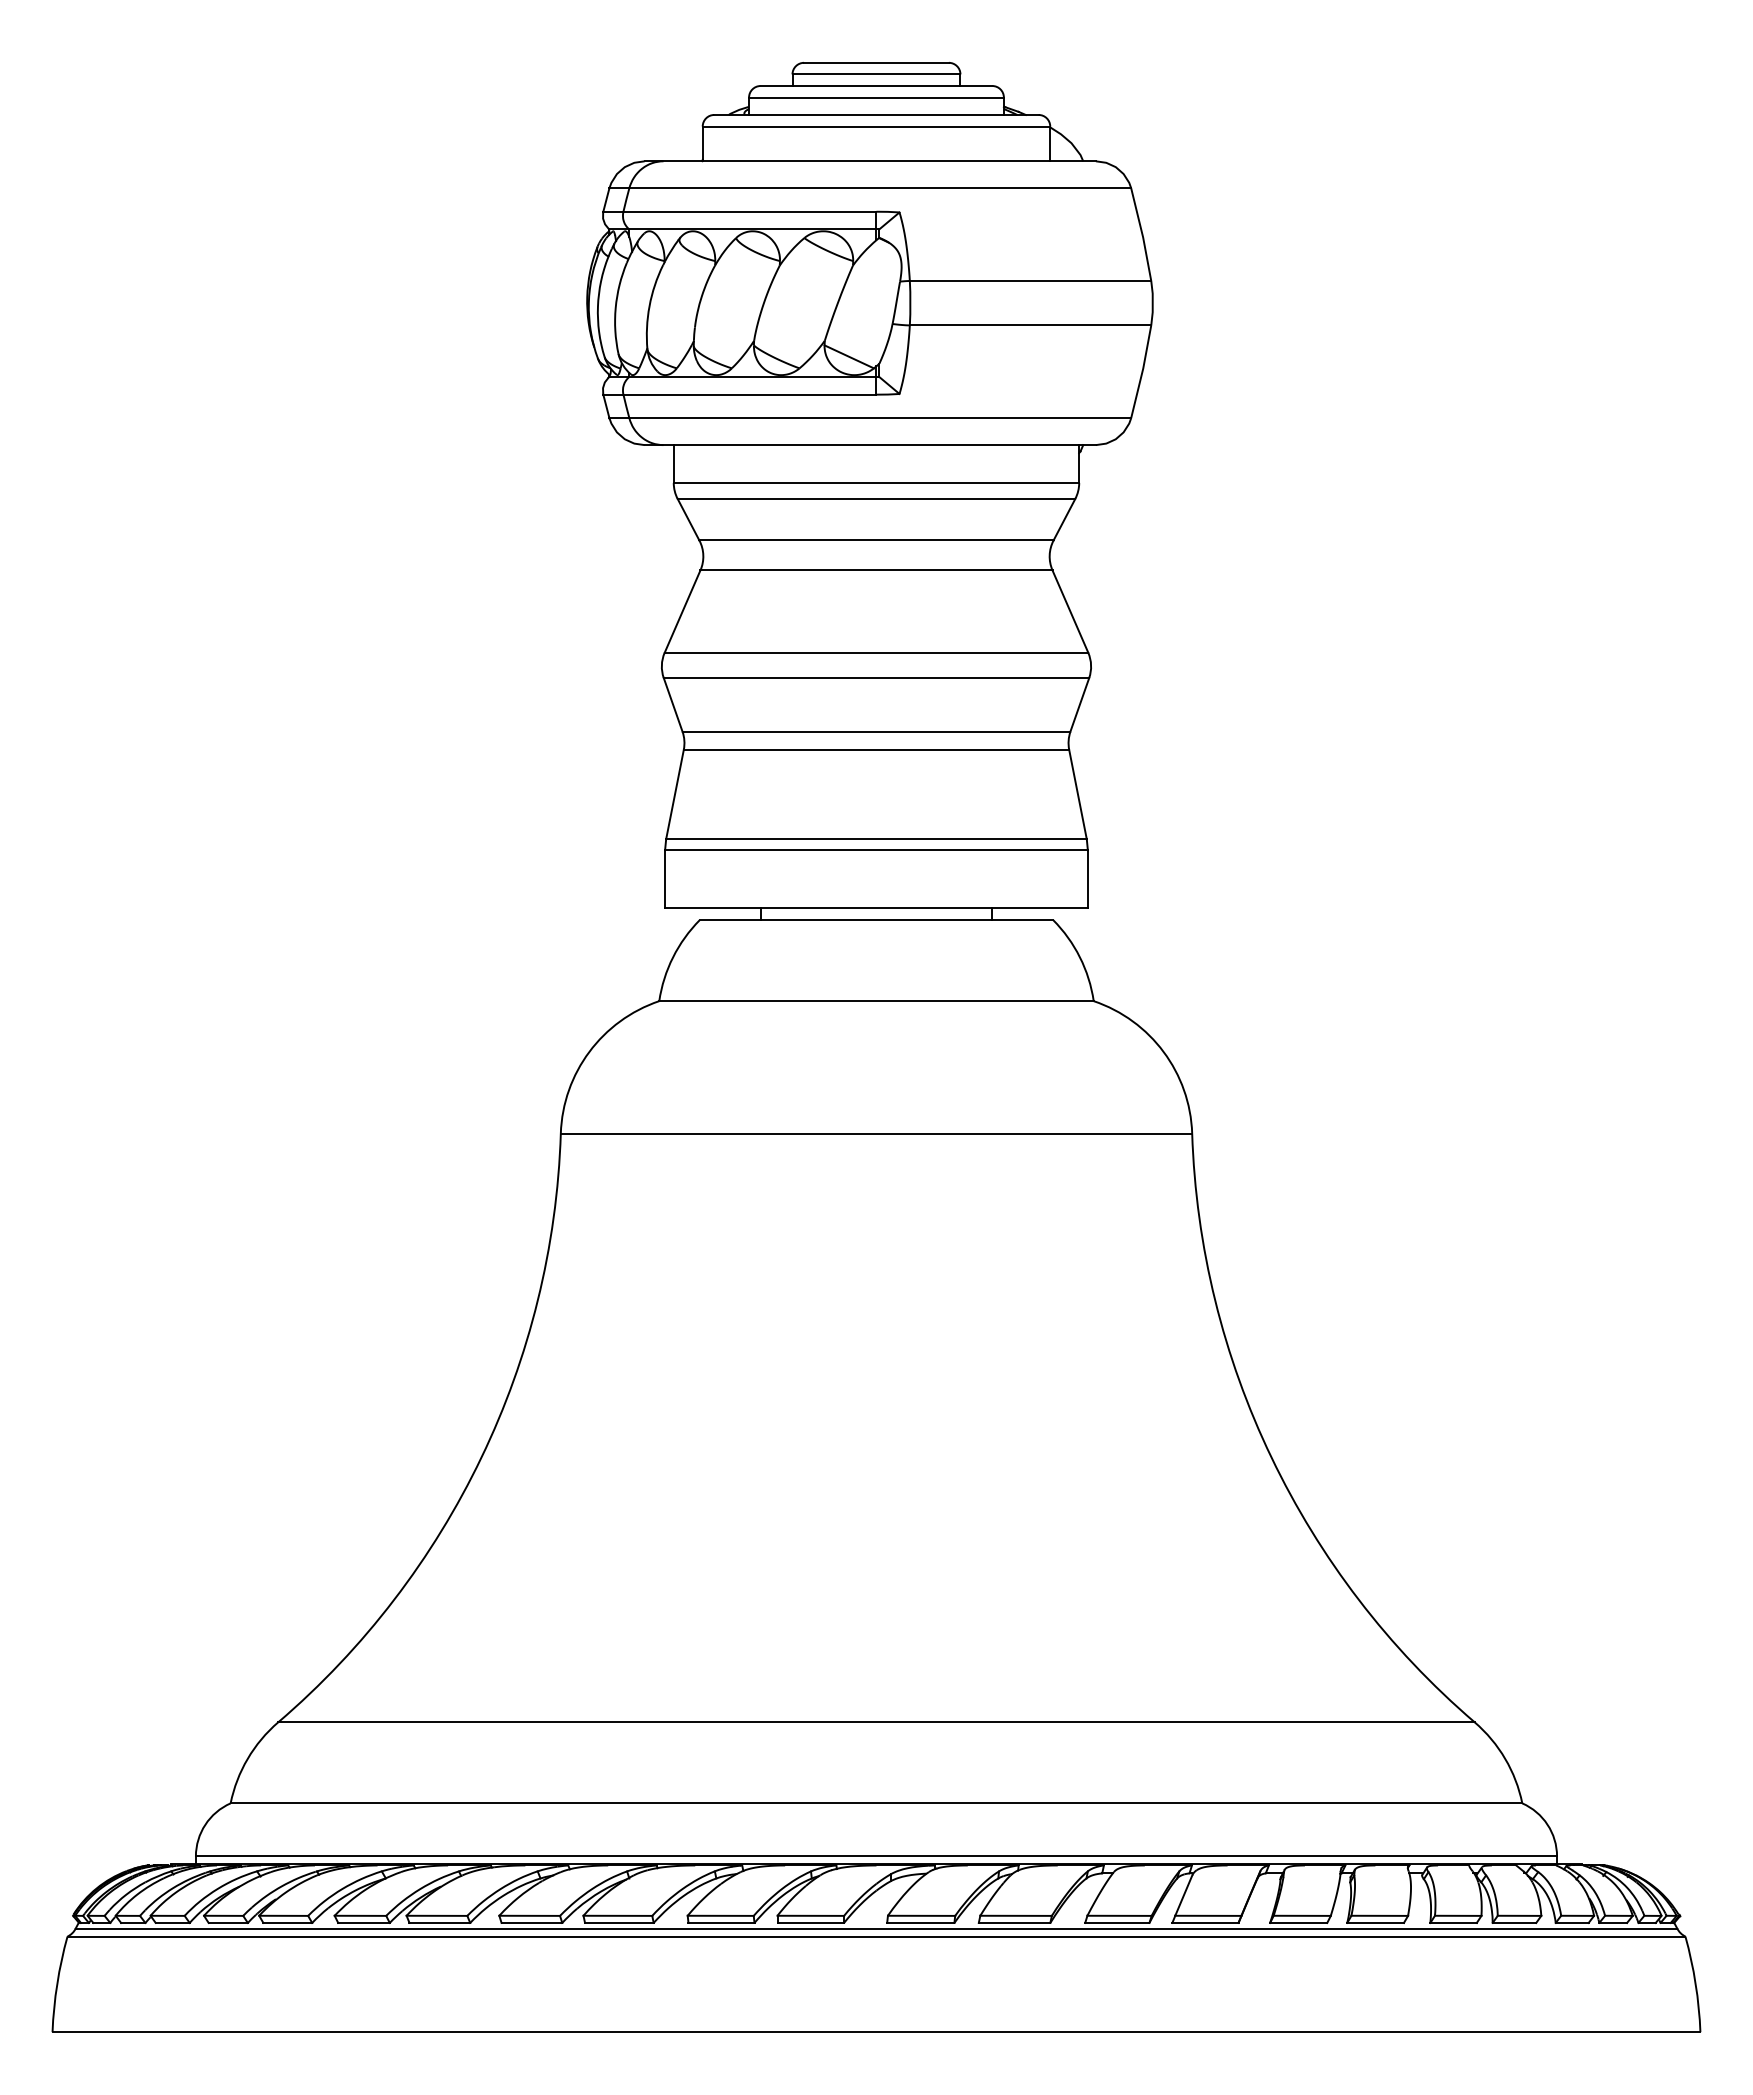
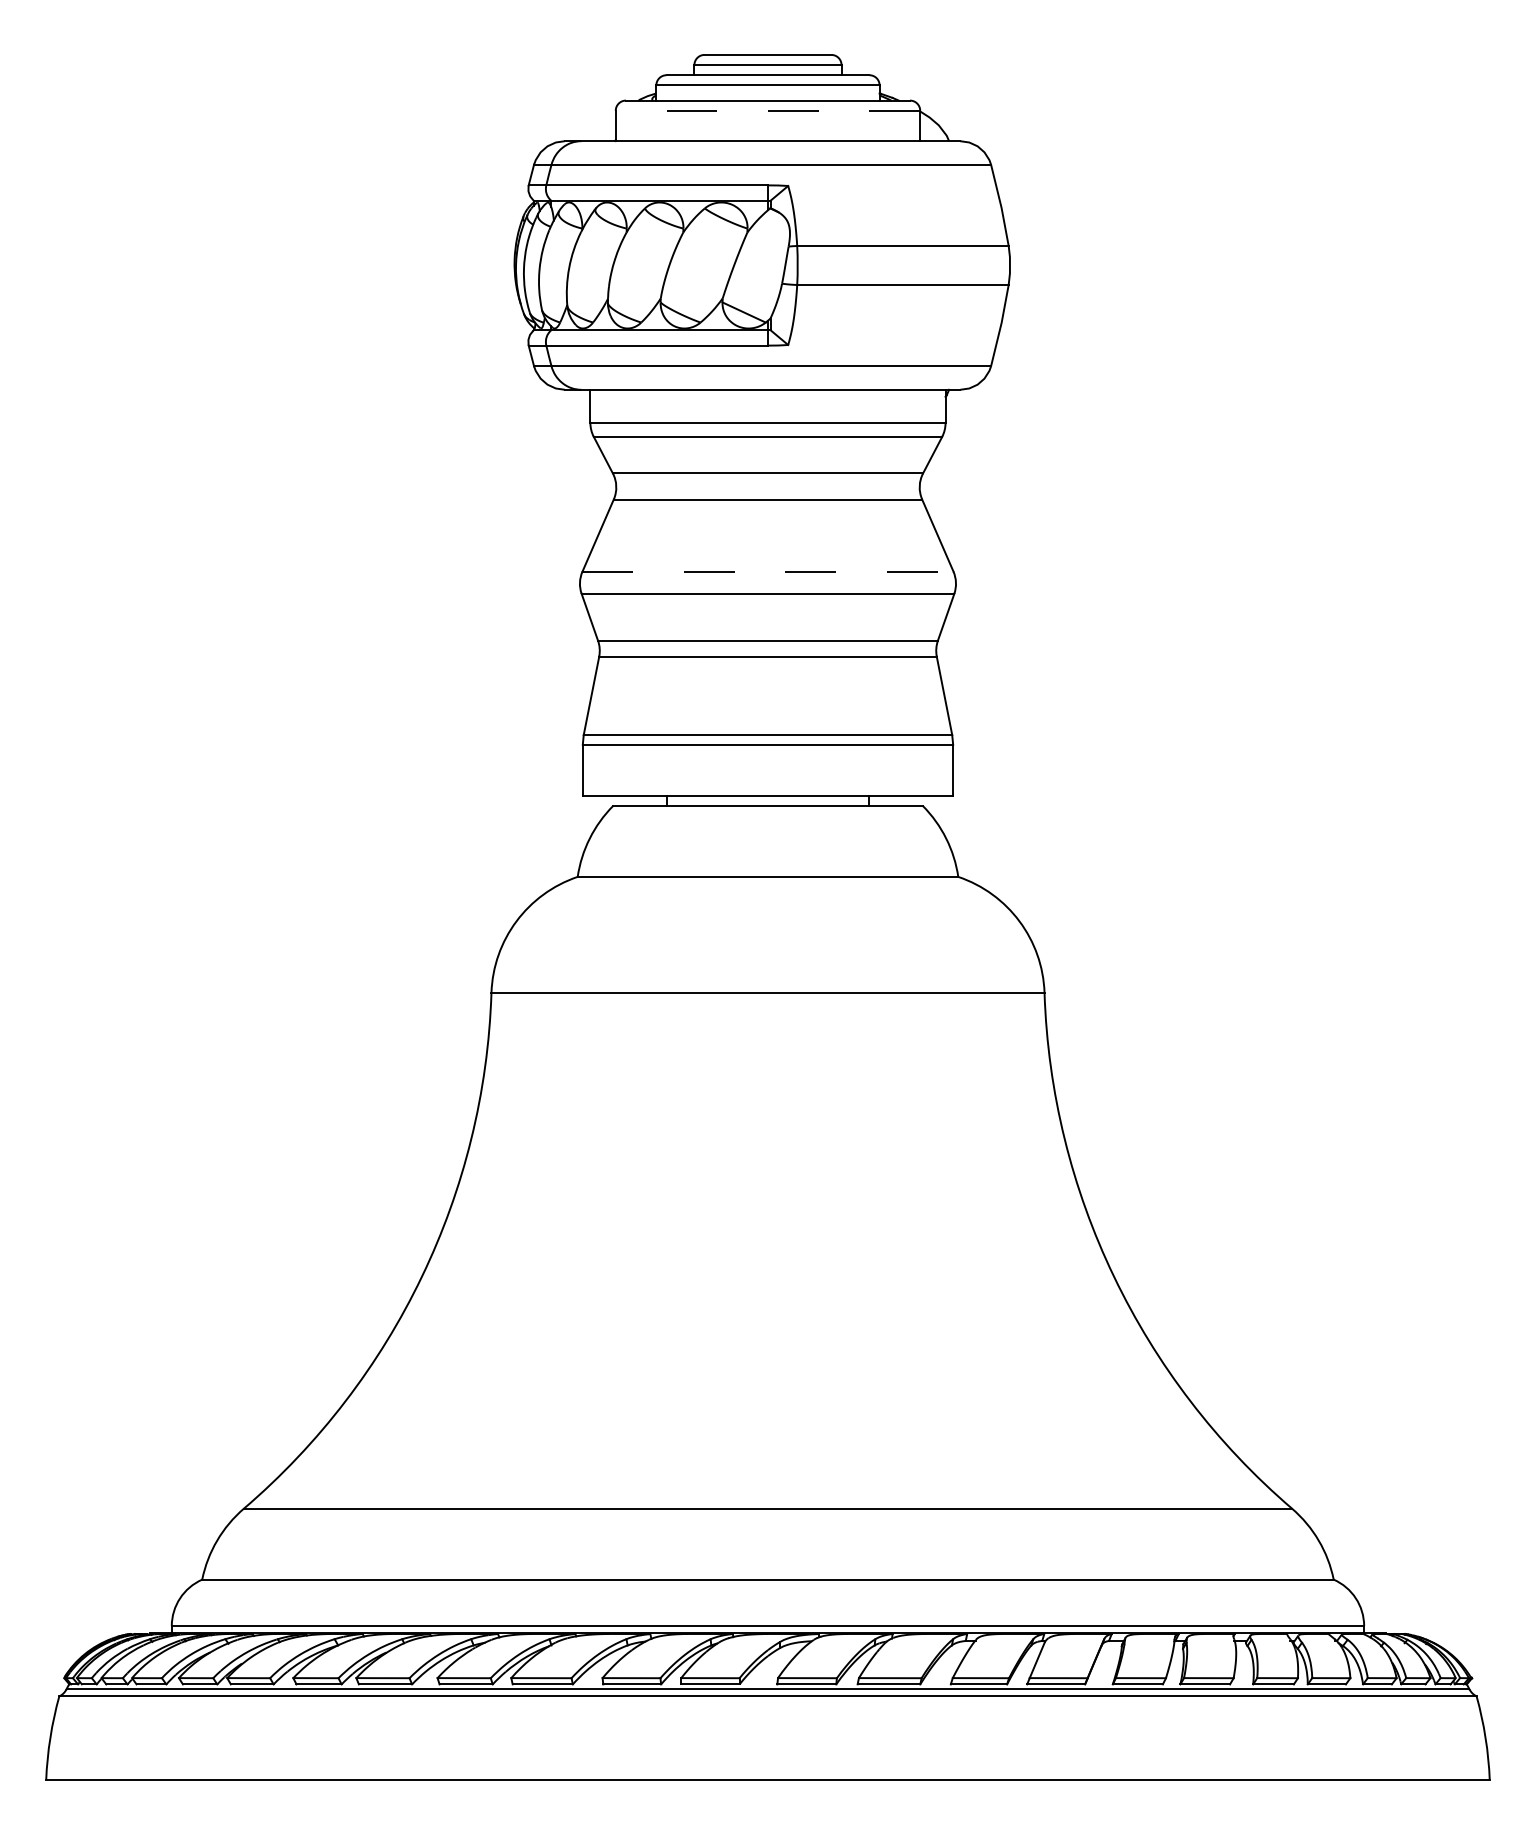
line: (876, 126) -> (768, 110), solid -> dashed
line: (876, 652) -> (768, 571), solid -> dashed

